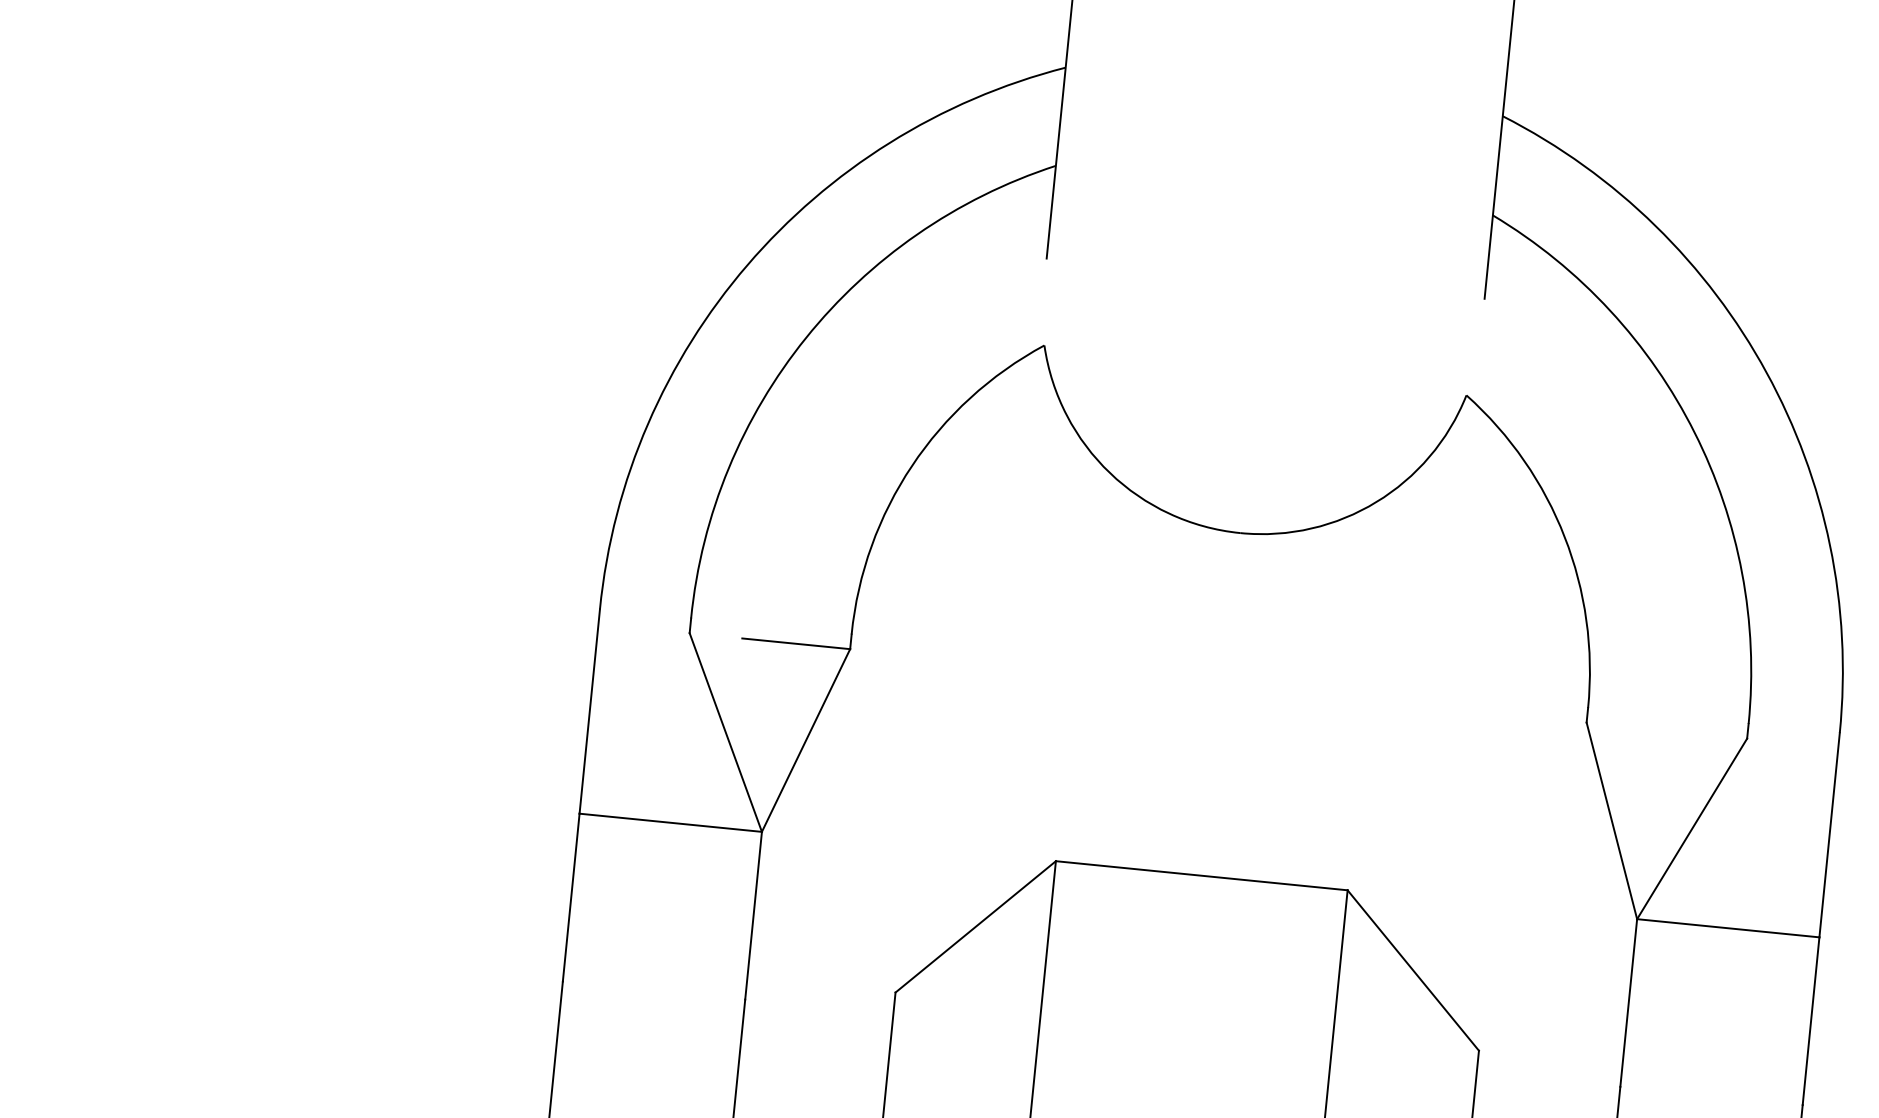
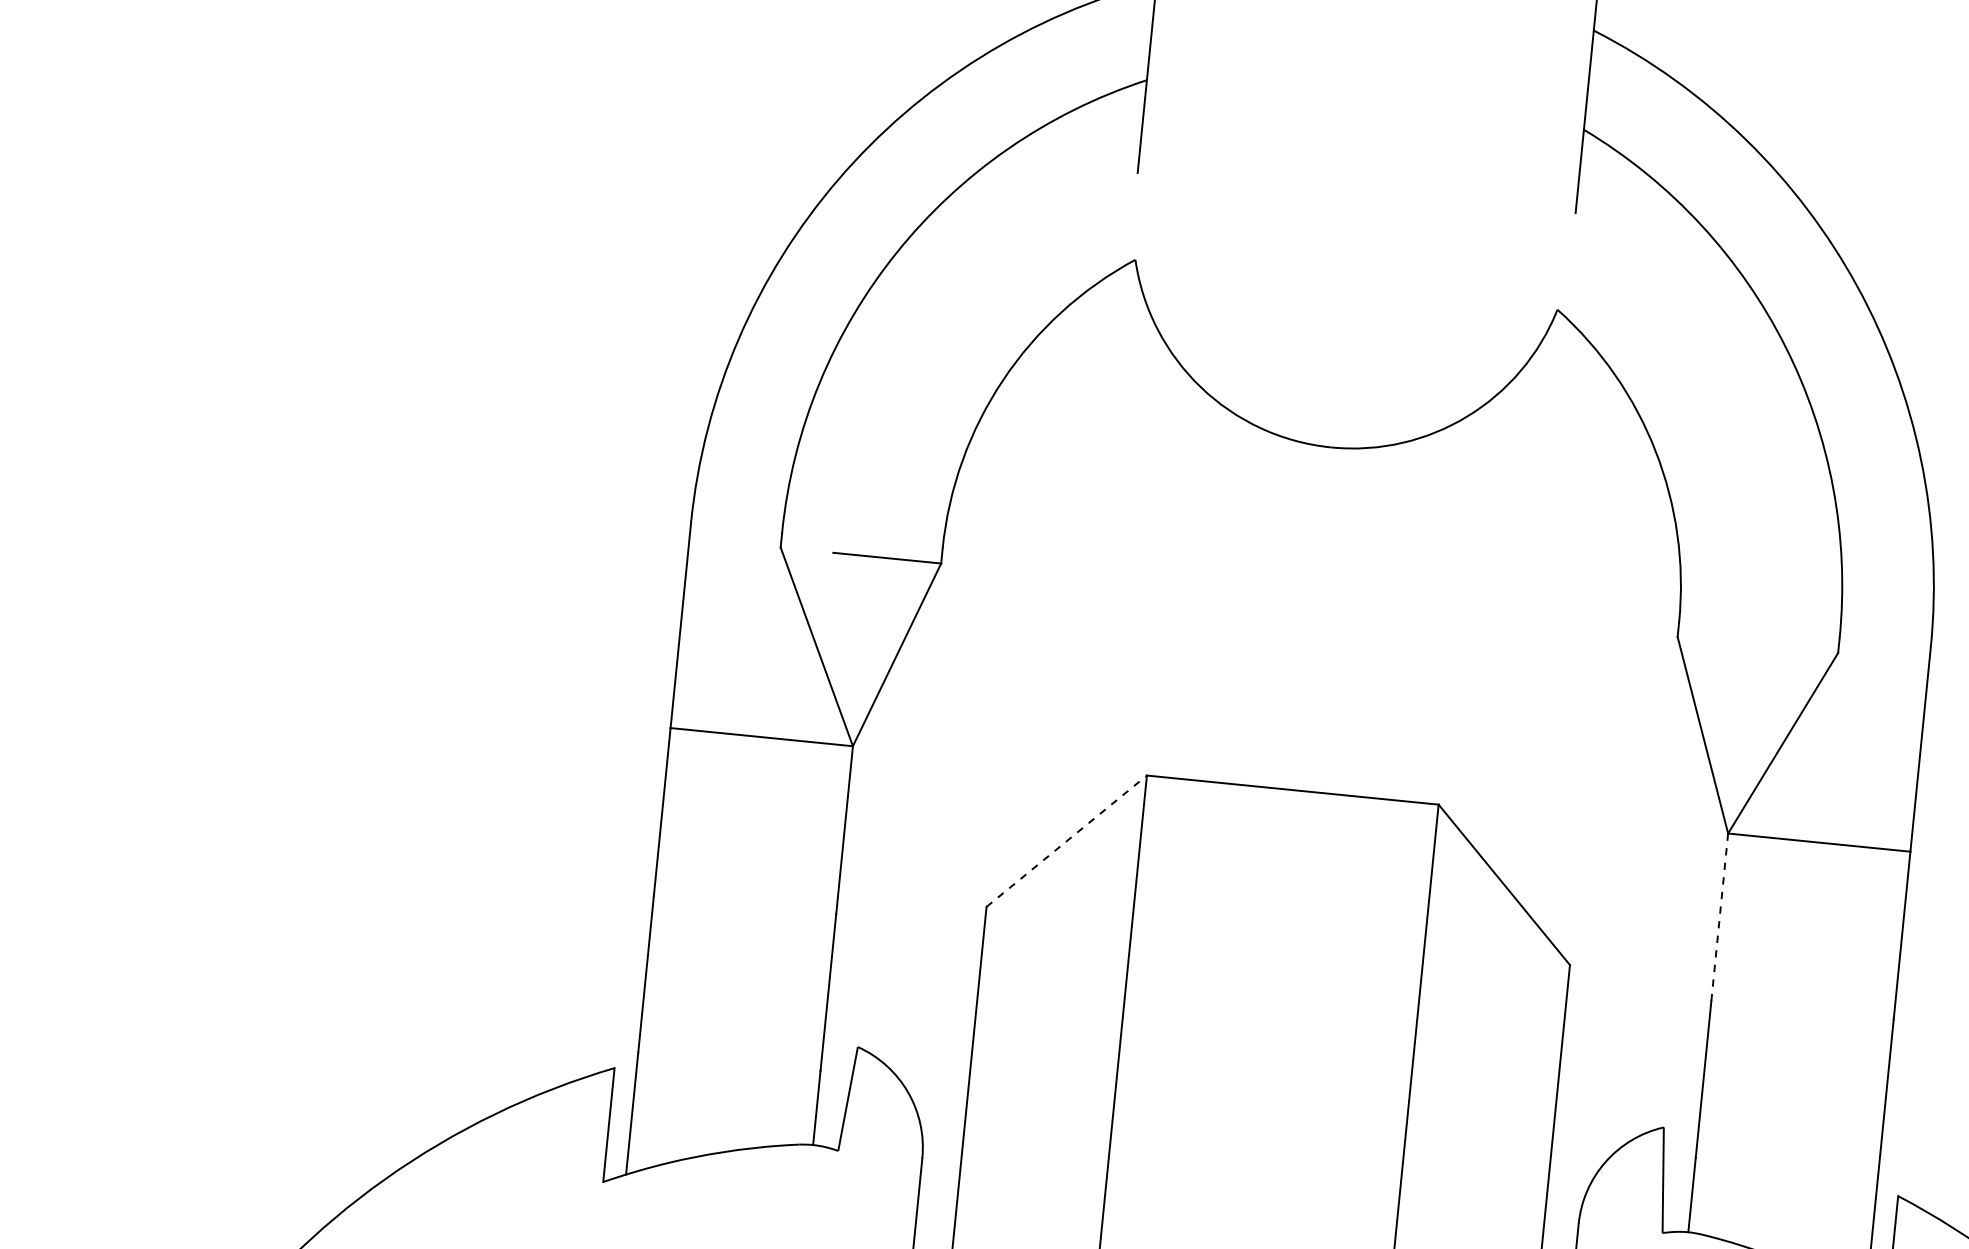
line: (975, 927) -> (1066, 841), solid -> dashed
line: (1628, 1003) -> (1719, 917), solid -> dashed

